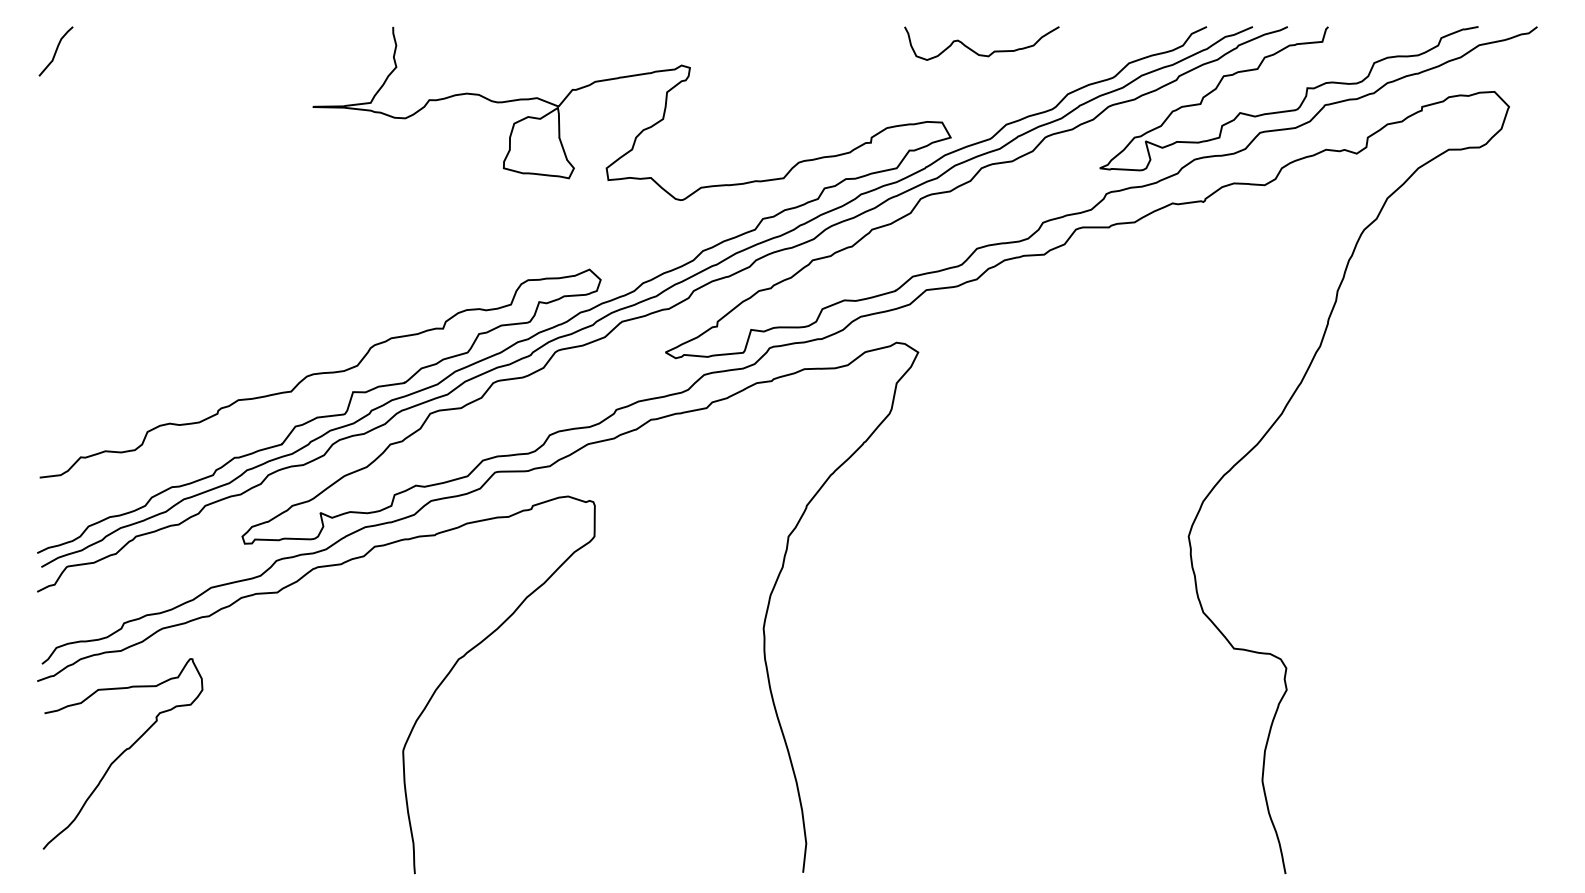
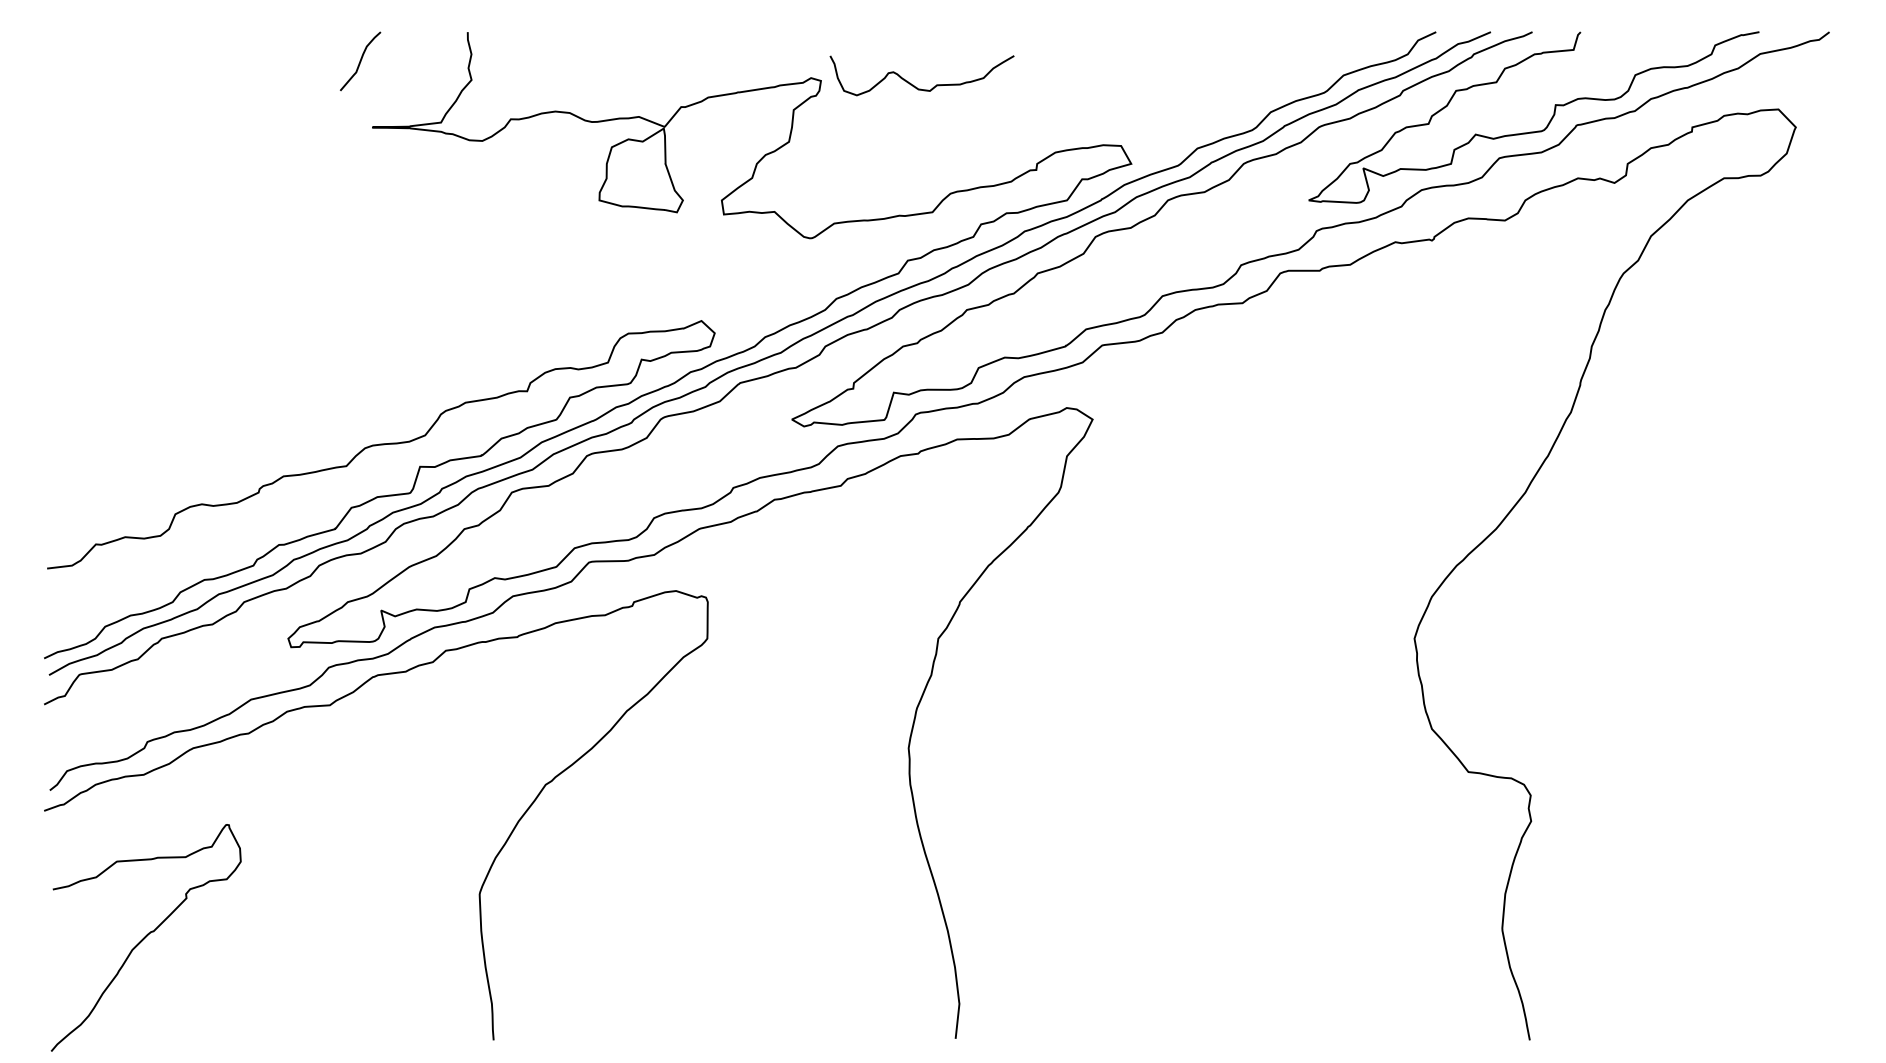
curve: (55, 51) -> (359, 61), moved
curve: (977, 52) -> (916, 86), moved
curve: (122, 753) -> (145, 937), moved

